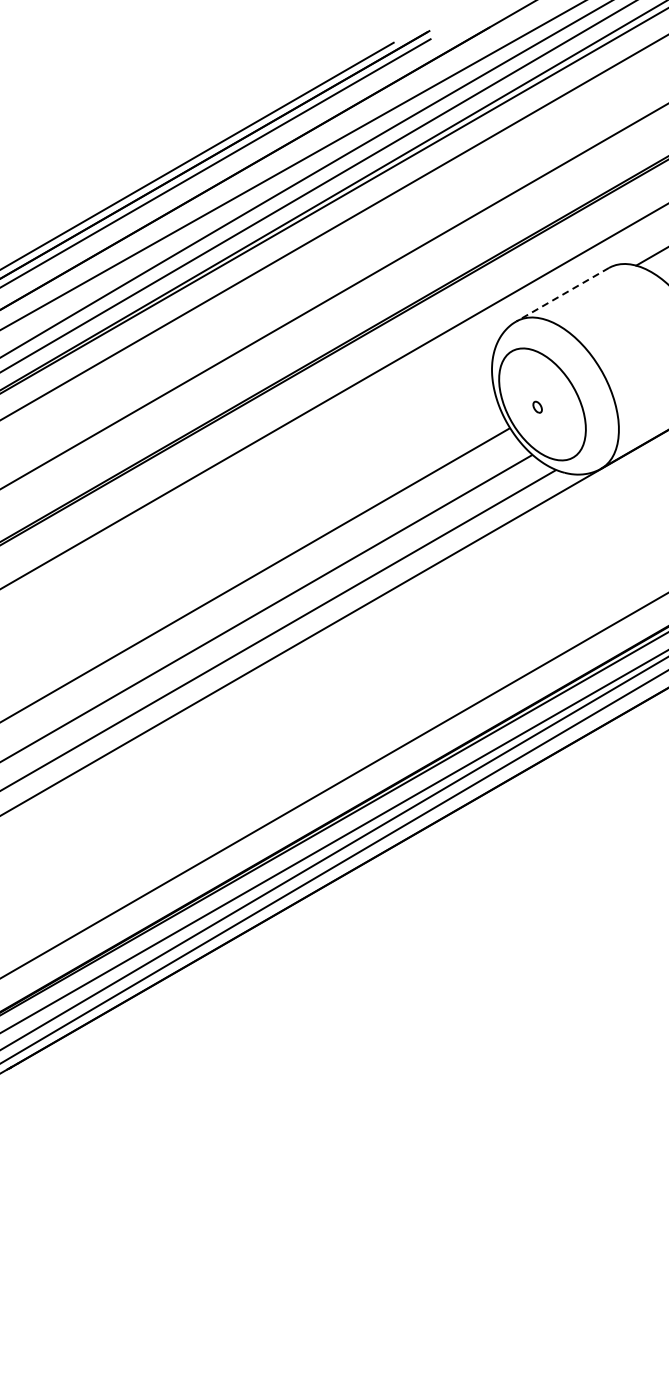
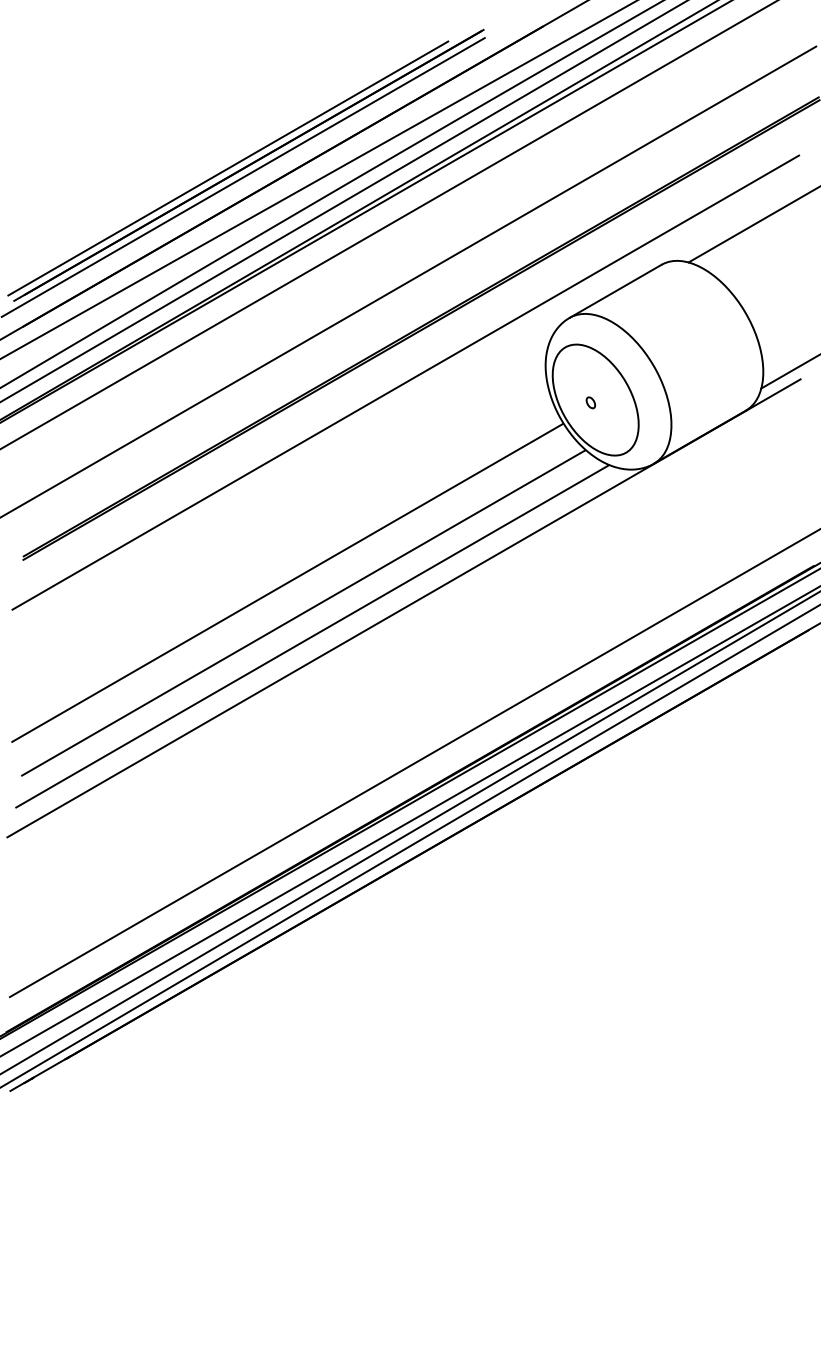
line: (562, 294) -> (615, 291), dashed -> solid

